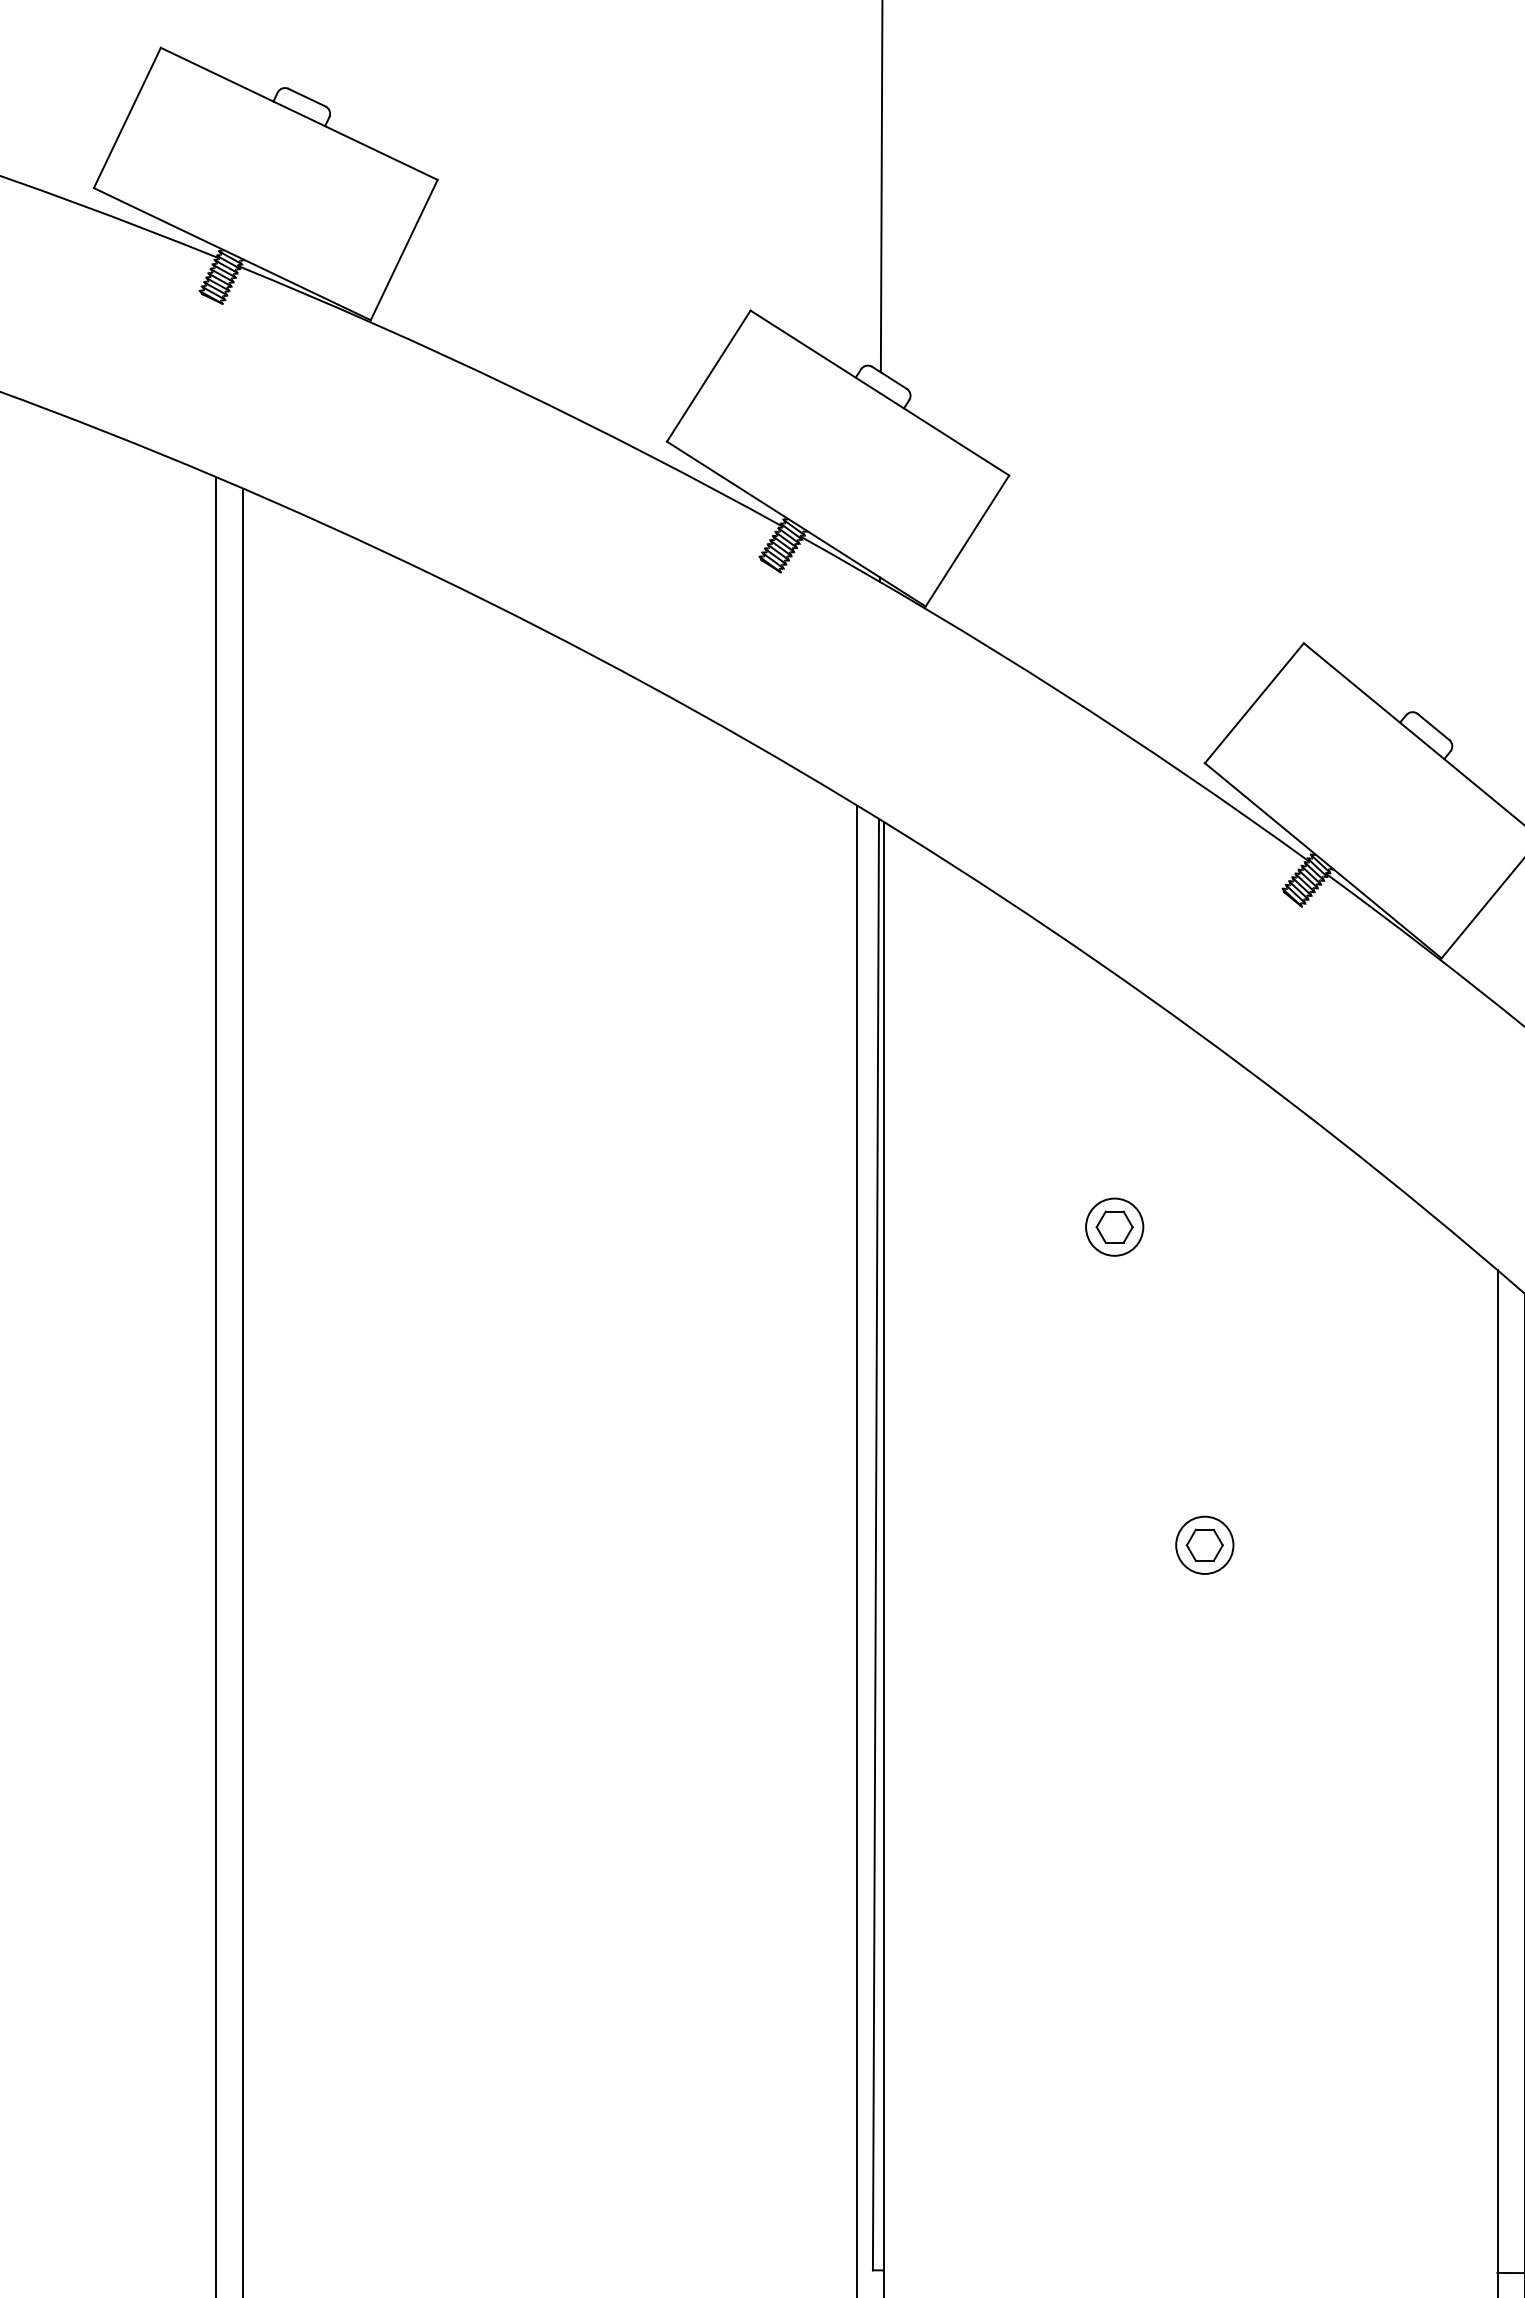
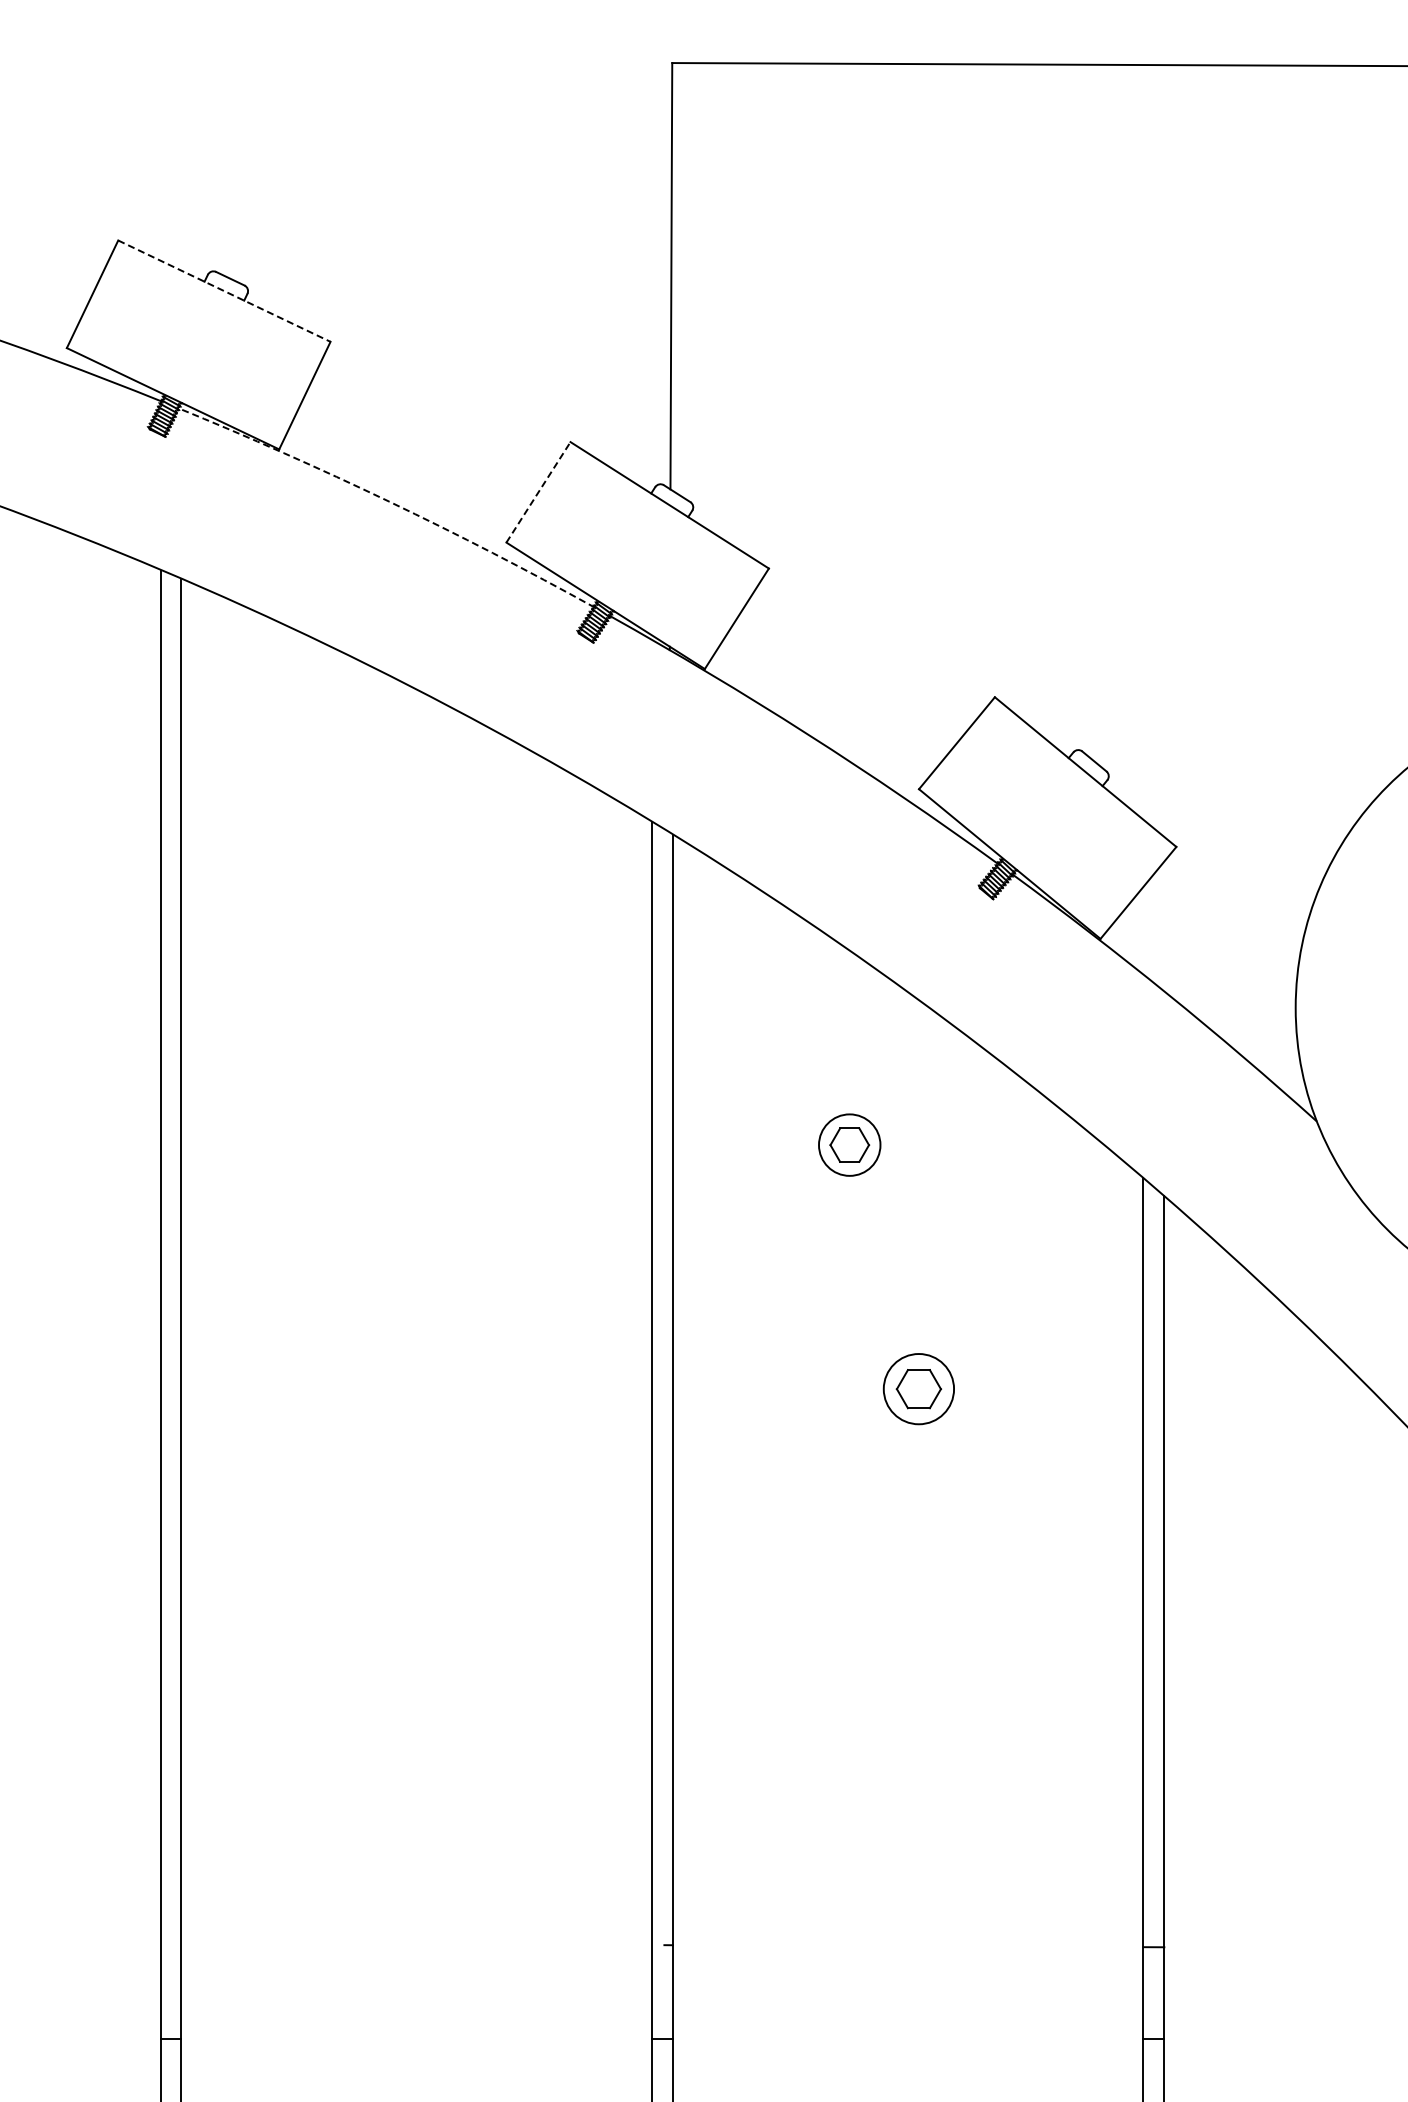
line: (299, 114) -> (224, 291), solid -> dashed
line: (708, 376) -> (538, 492), solid -> dashed
arc: (514, 388) -> (389, 501), solid -> dashed
part: (1114, 1226) -> (849, 1144), size x1.4
line: (875, 1544) -> (666, 1388), removed
part: (1204, 1544) -> (918, 1388), size x1.6

